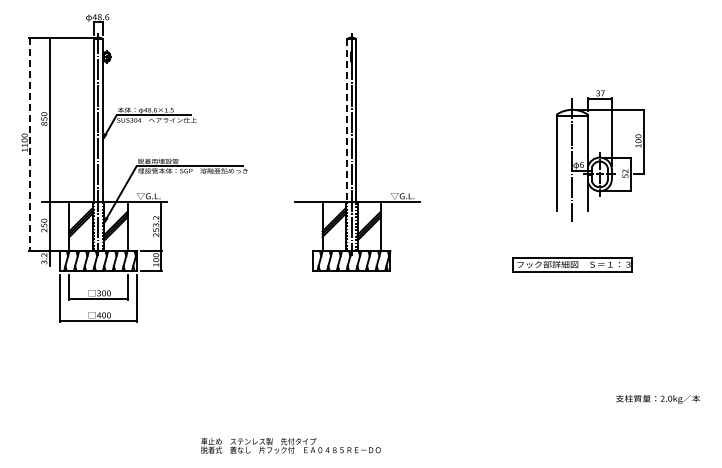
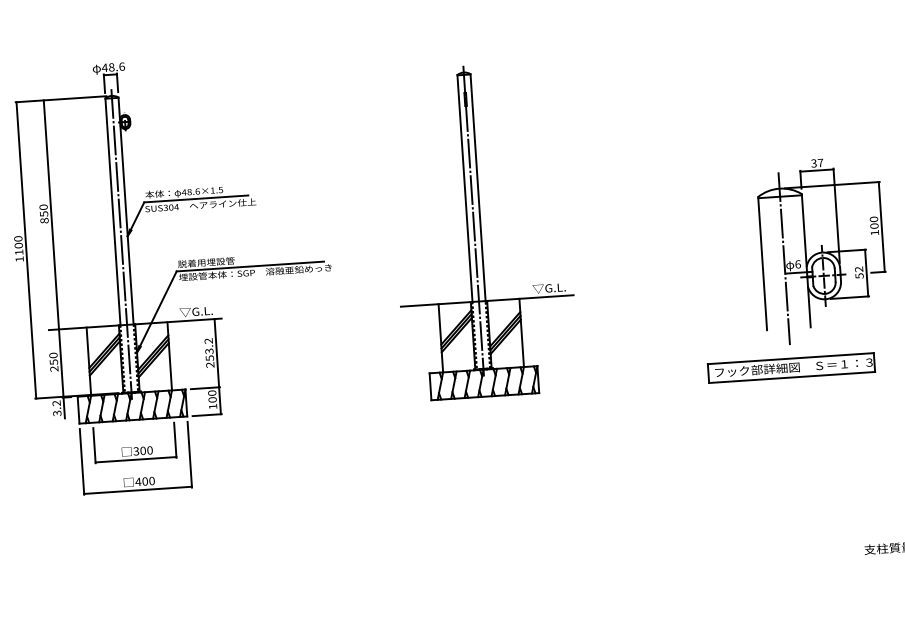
line: (346, 120) -> (464, 188), dashed -> solid
line: (29, 144) -> (25, 250), dashed -> solid
part: (600, 155) -> (823, 249), moved

